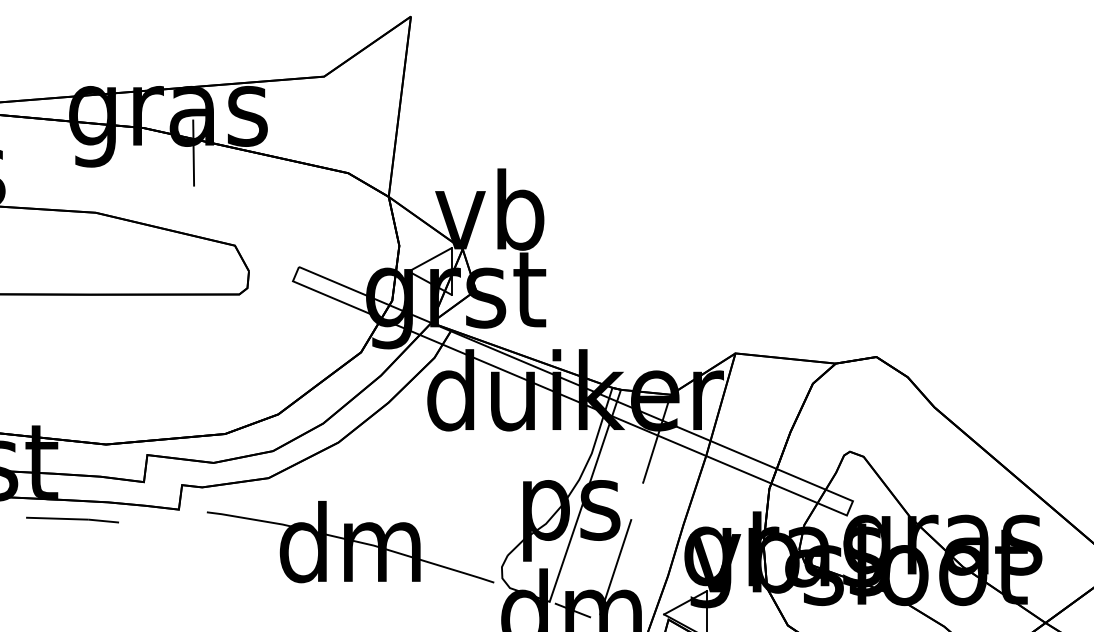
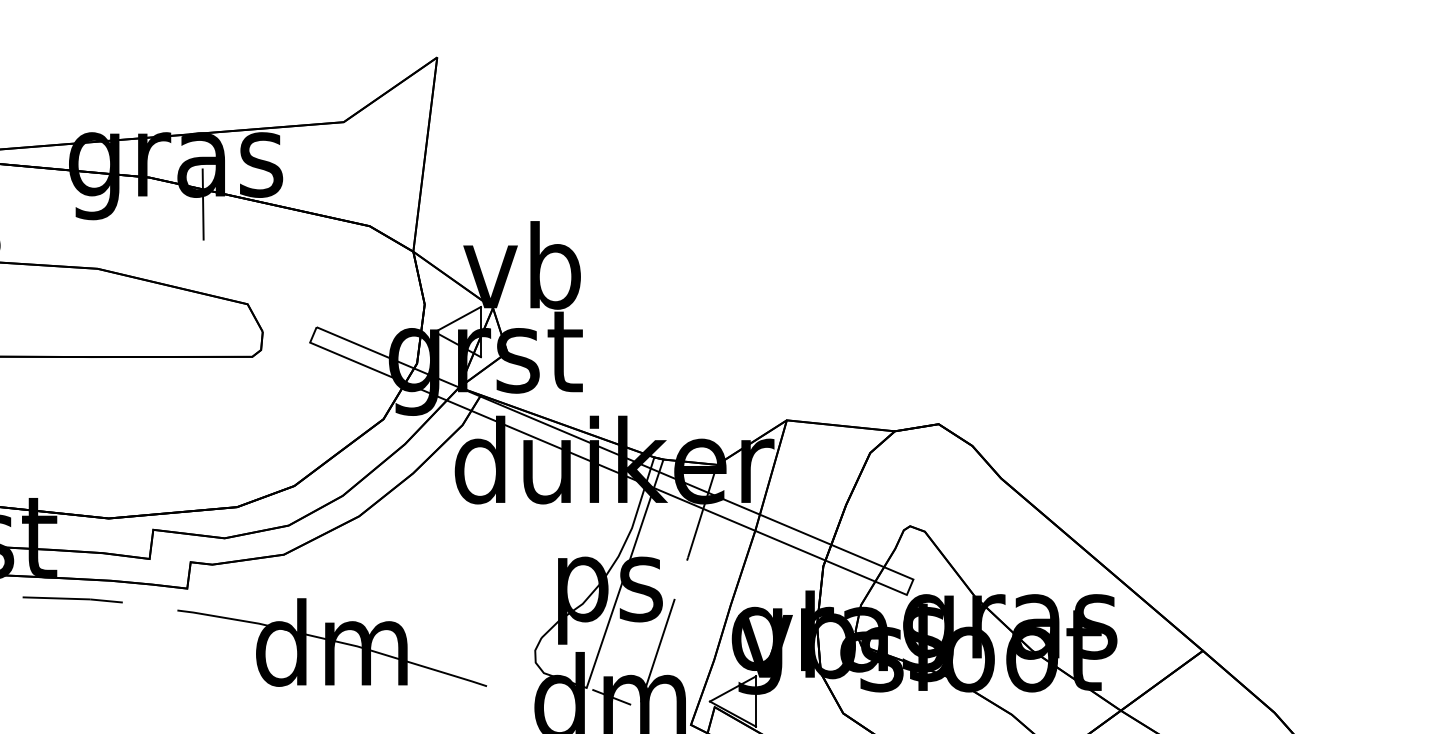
part: (350, 542) -> (332, 642), moved

